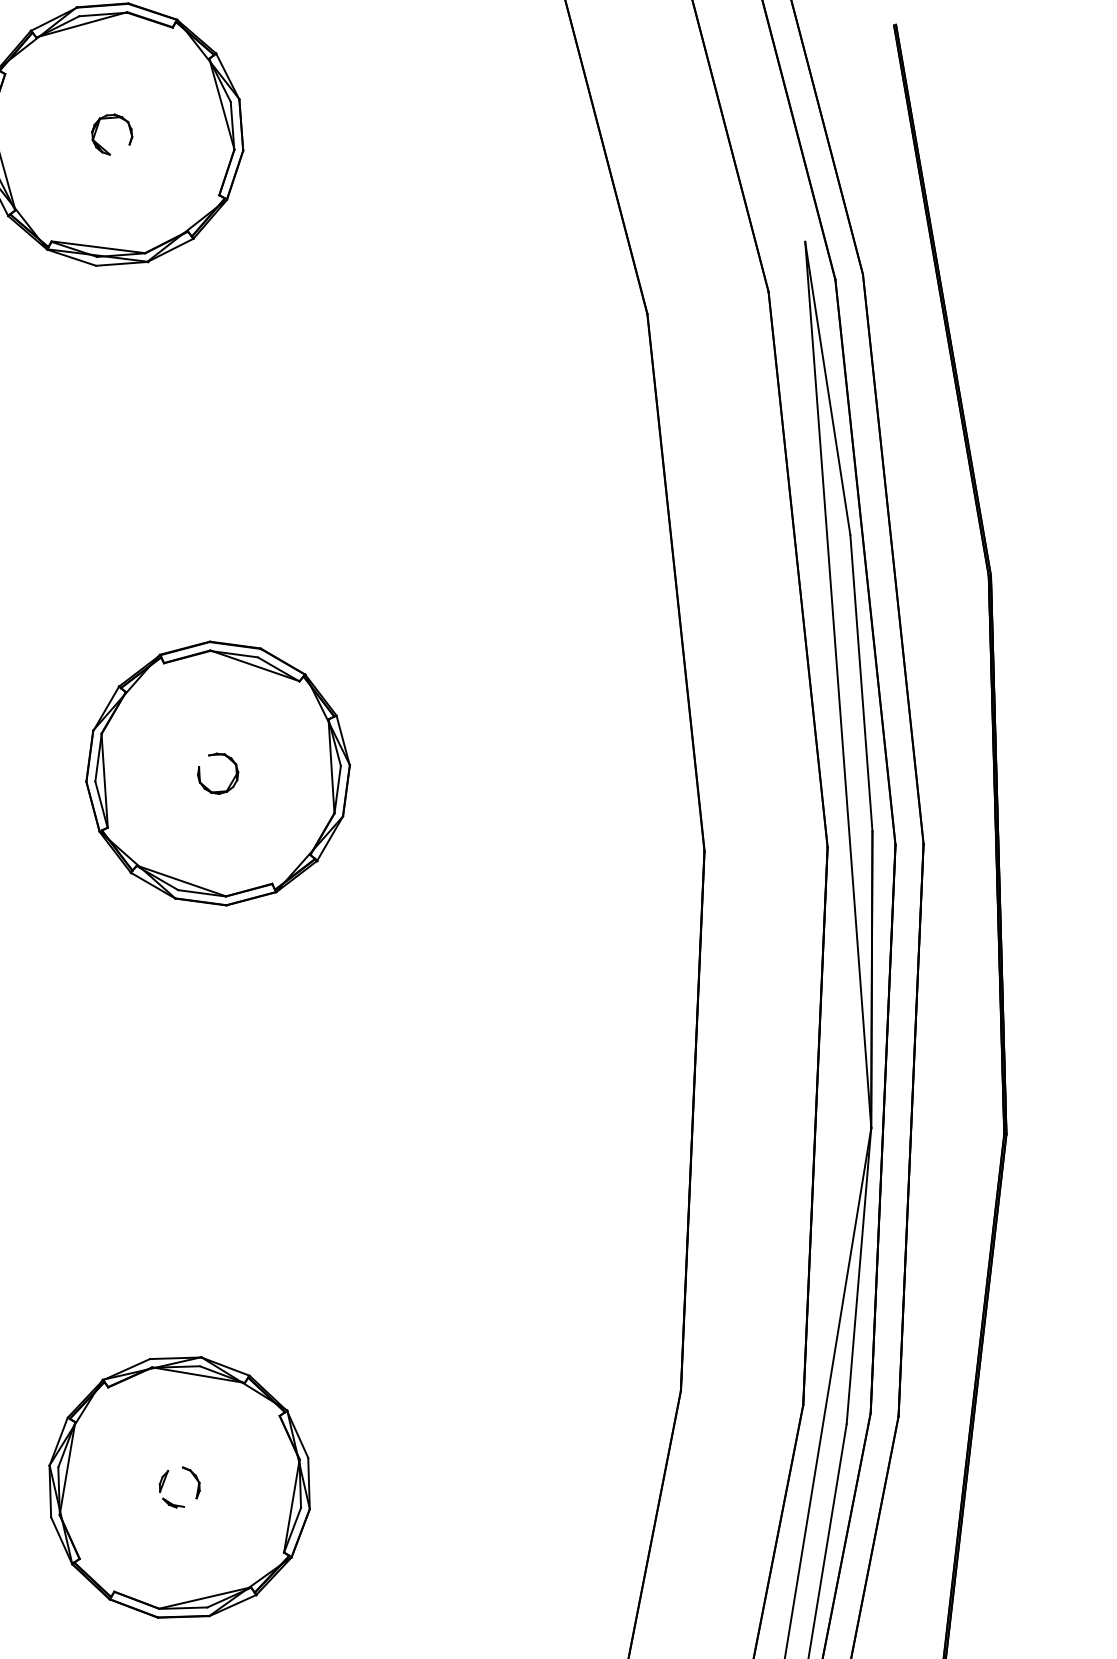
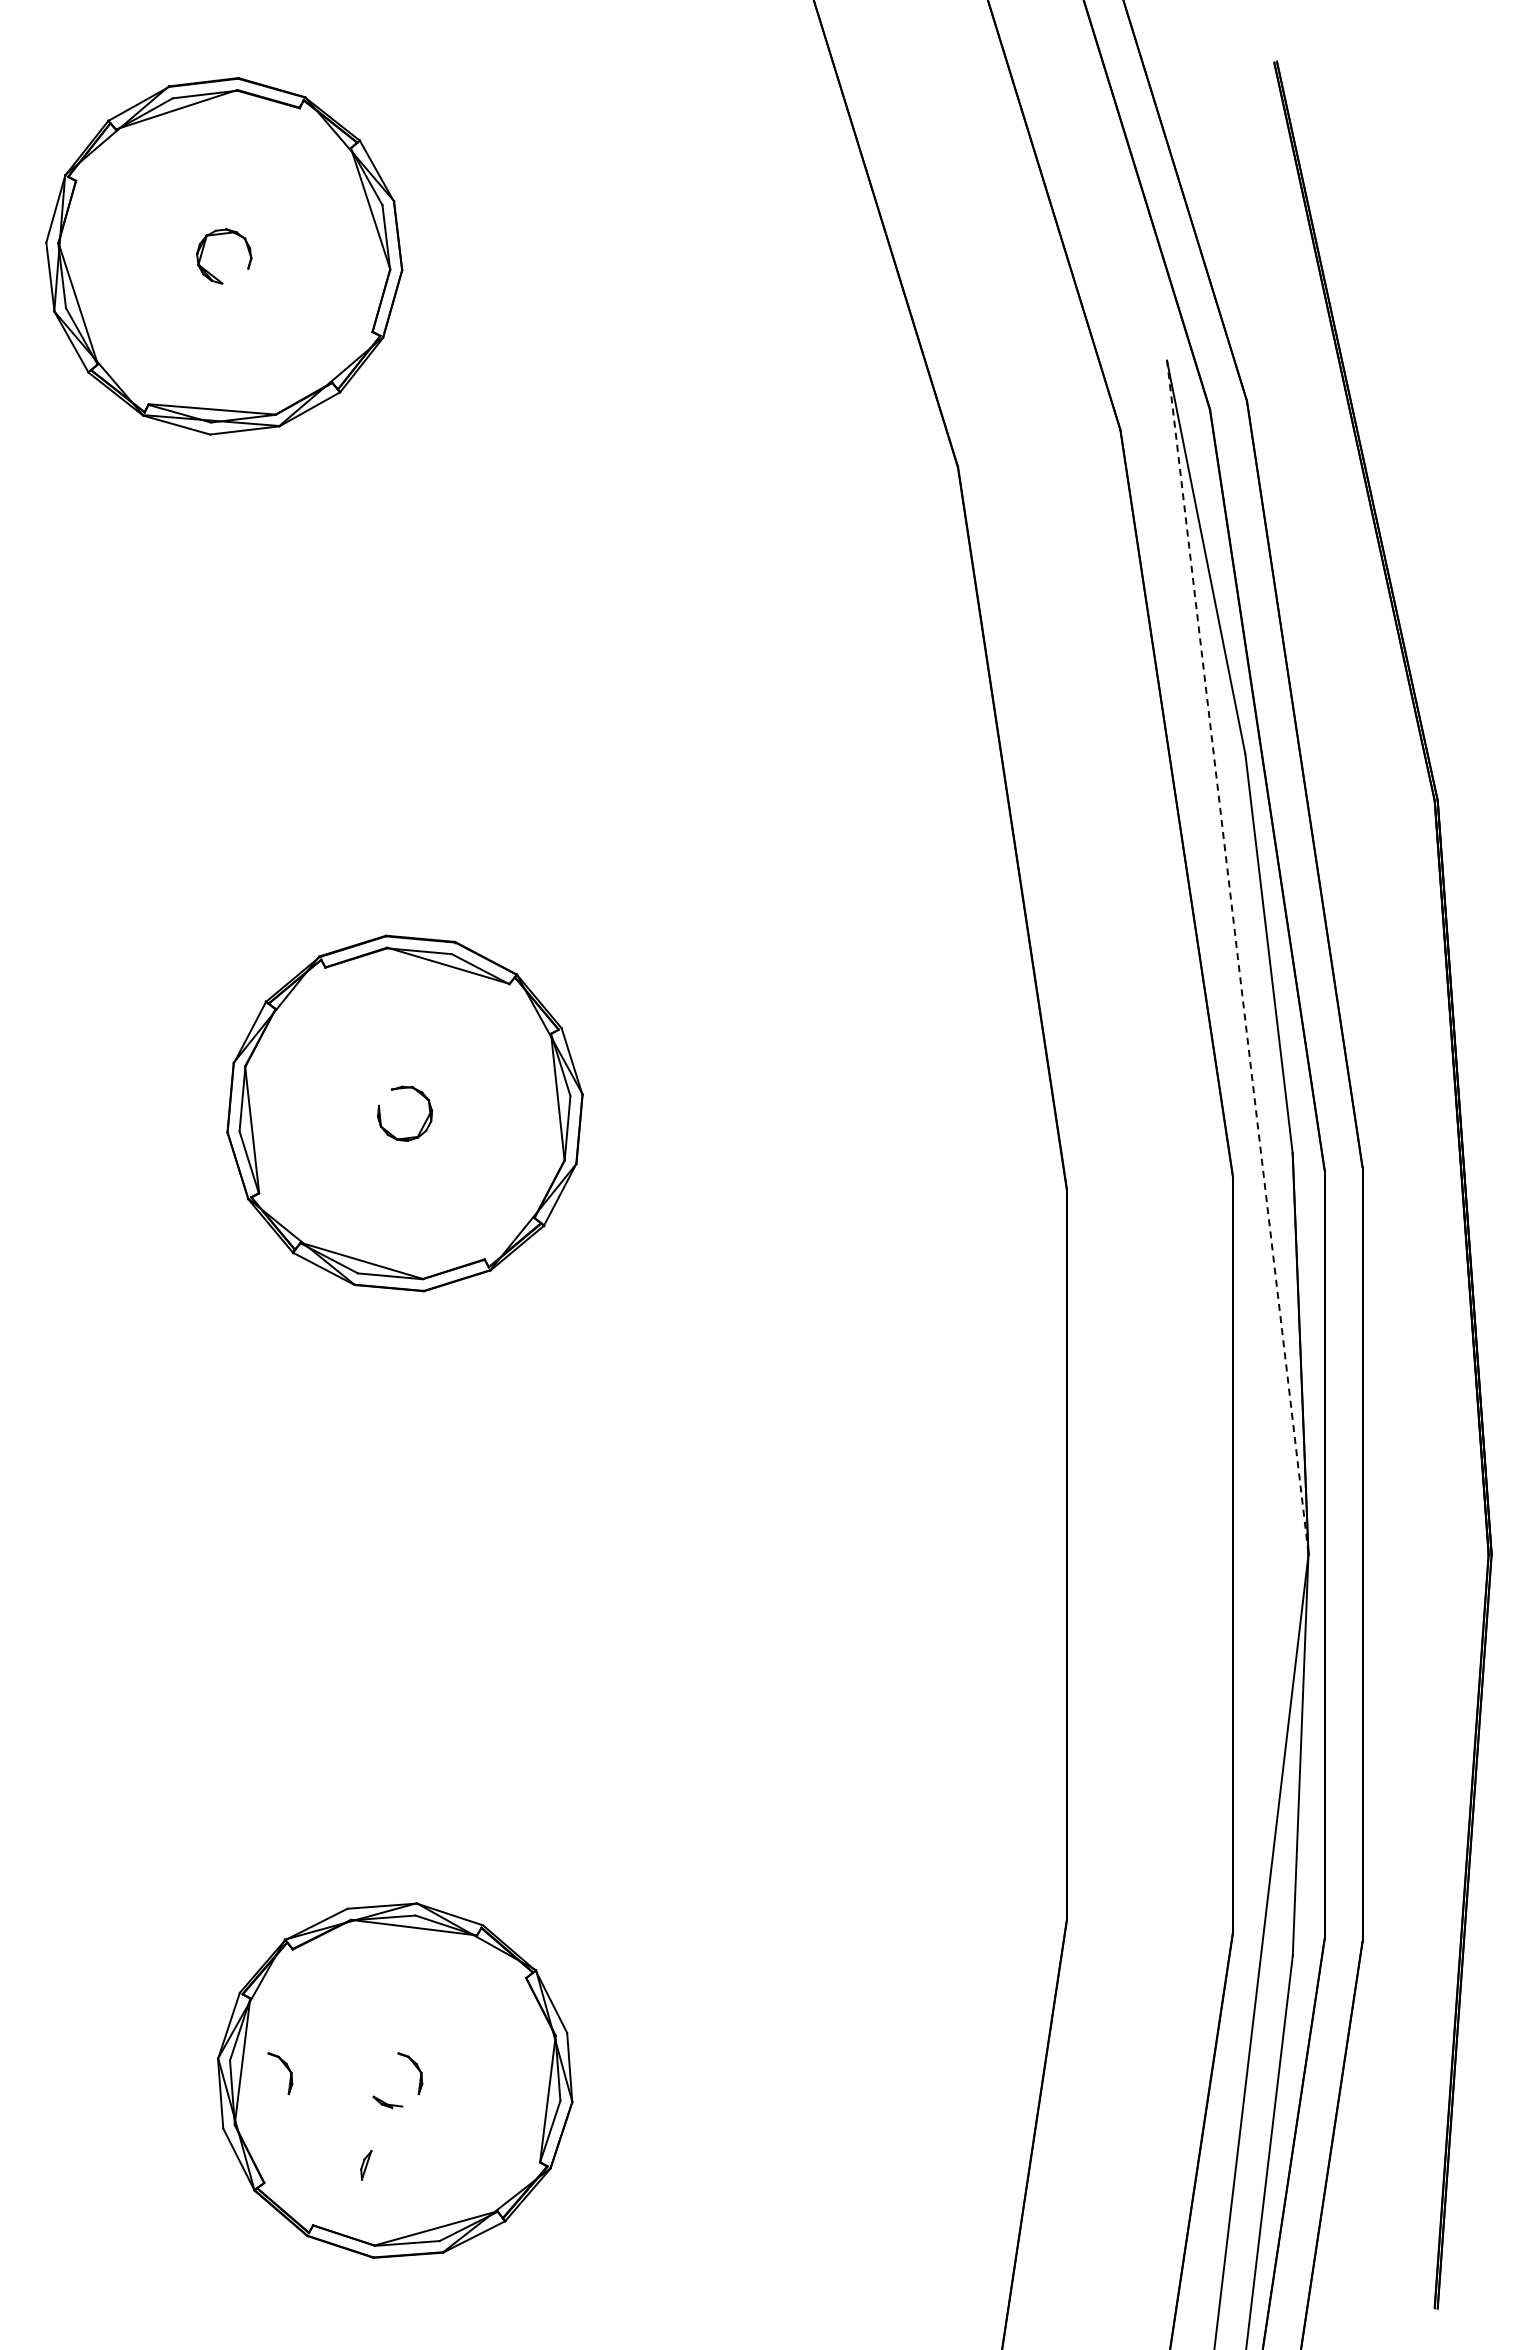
line: (838, 685) -> (1237, 957), solid -> dashed
part: (99, 1474) -> (285, 2067), added
part: (163, 1480) -> (366, 2164), moved

